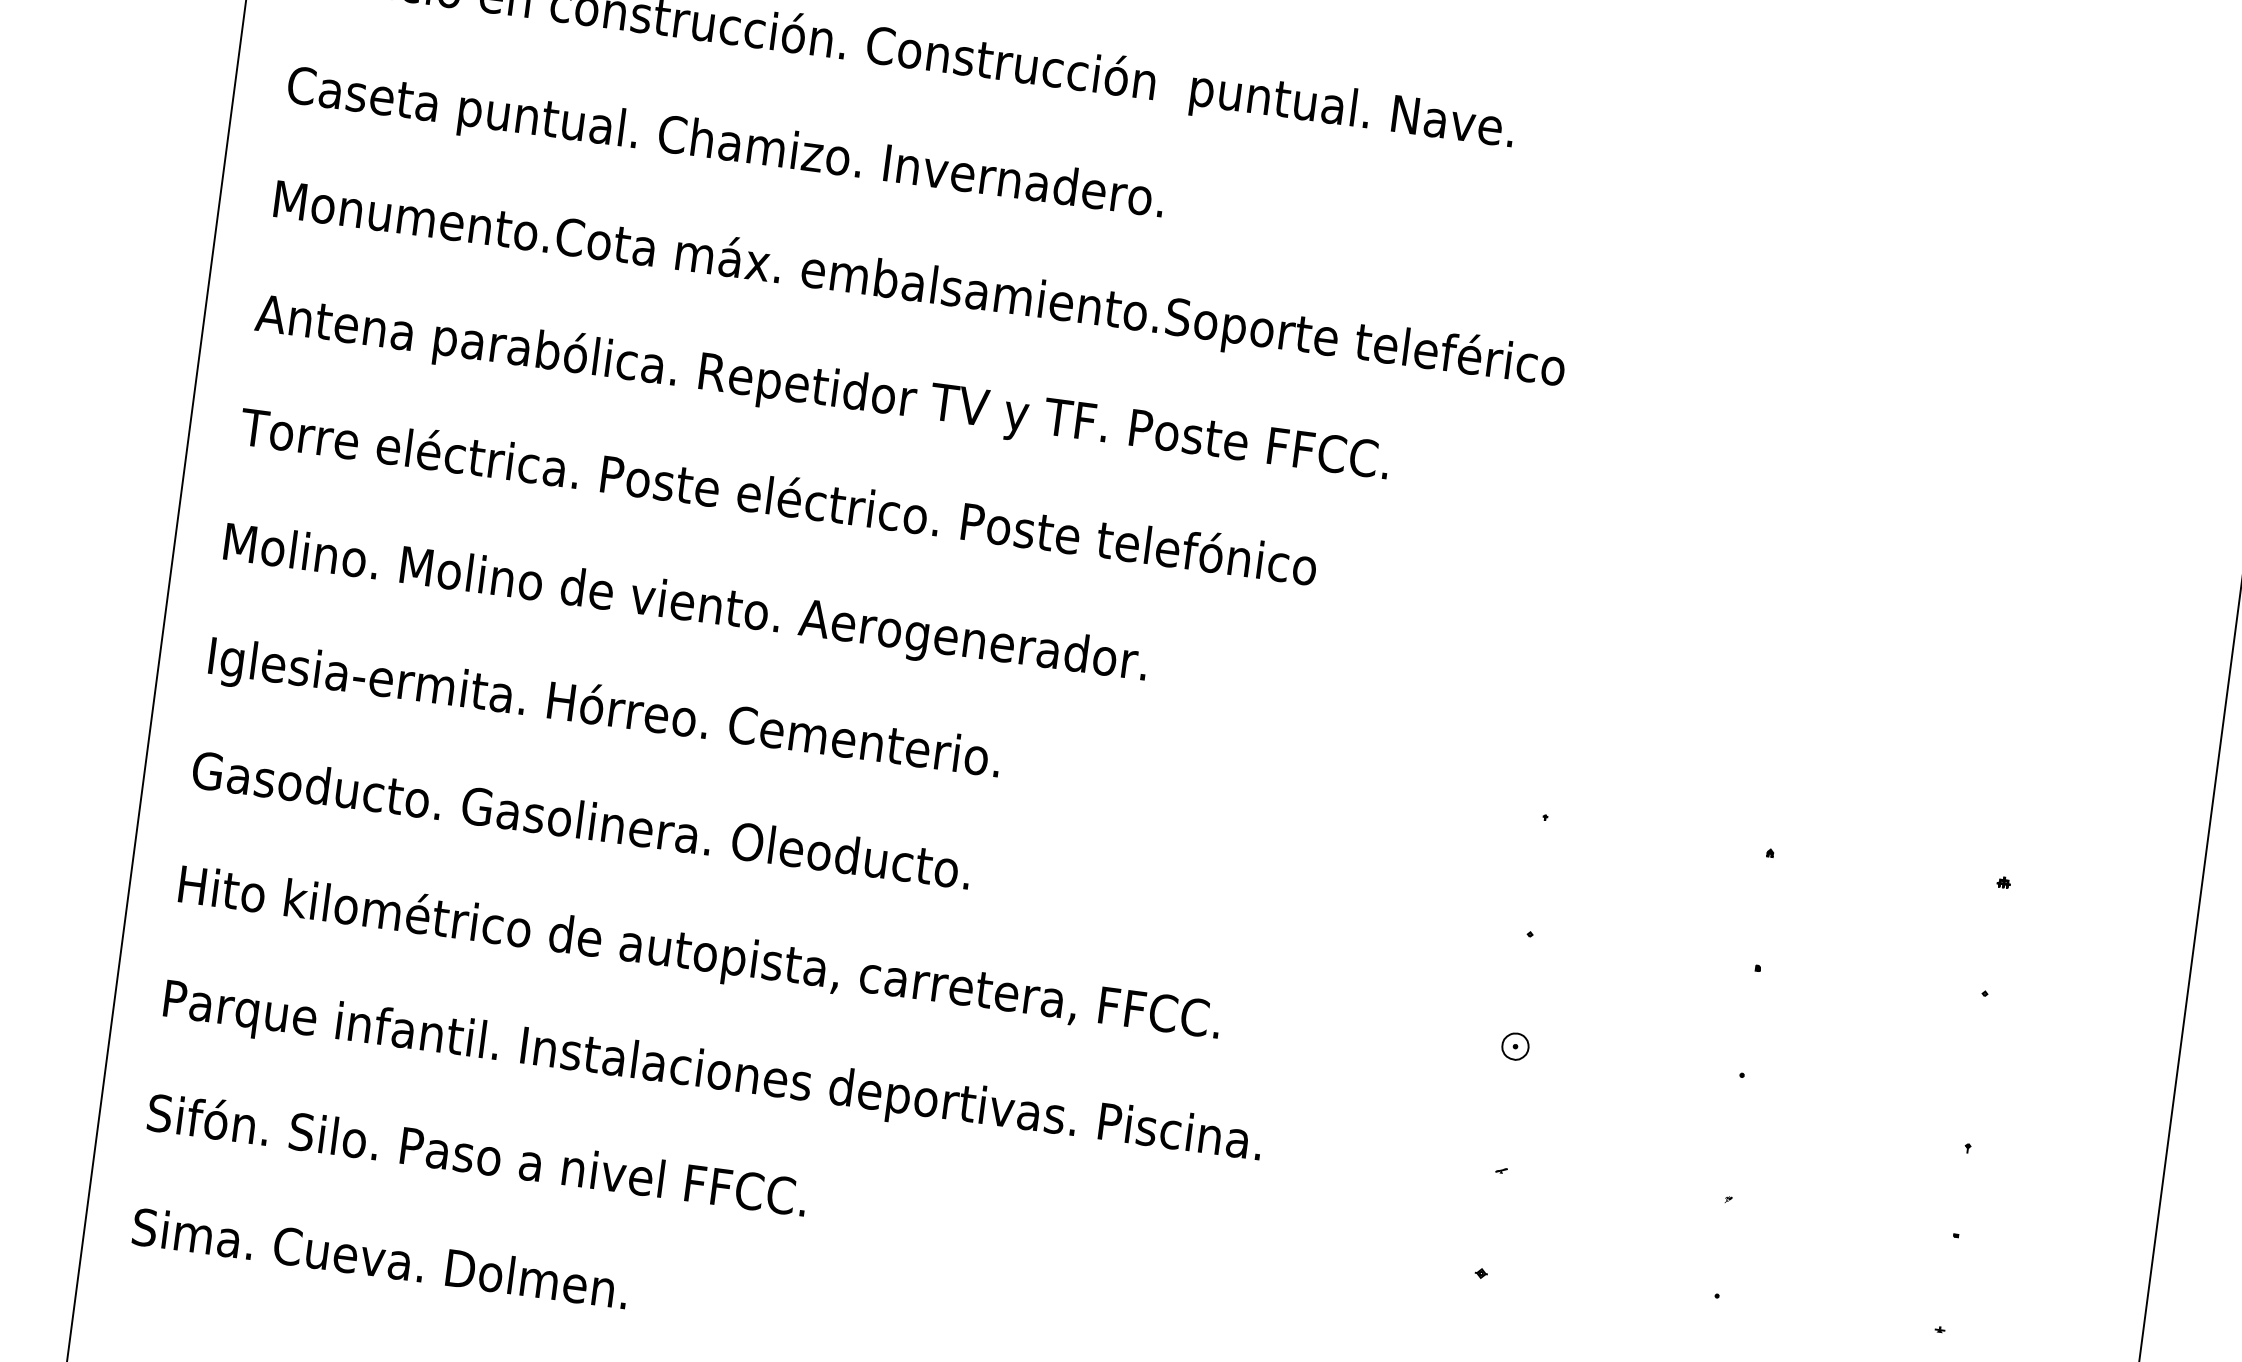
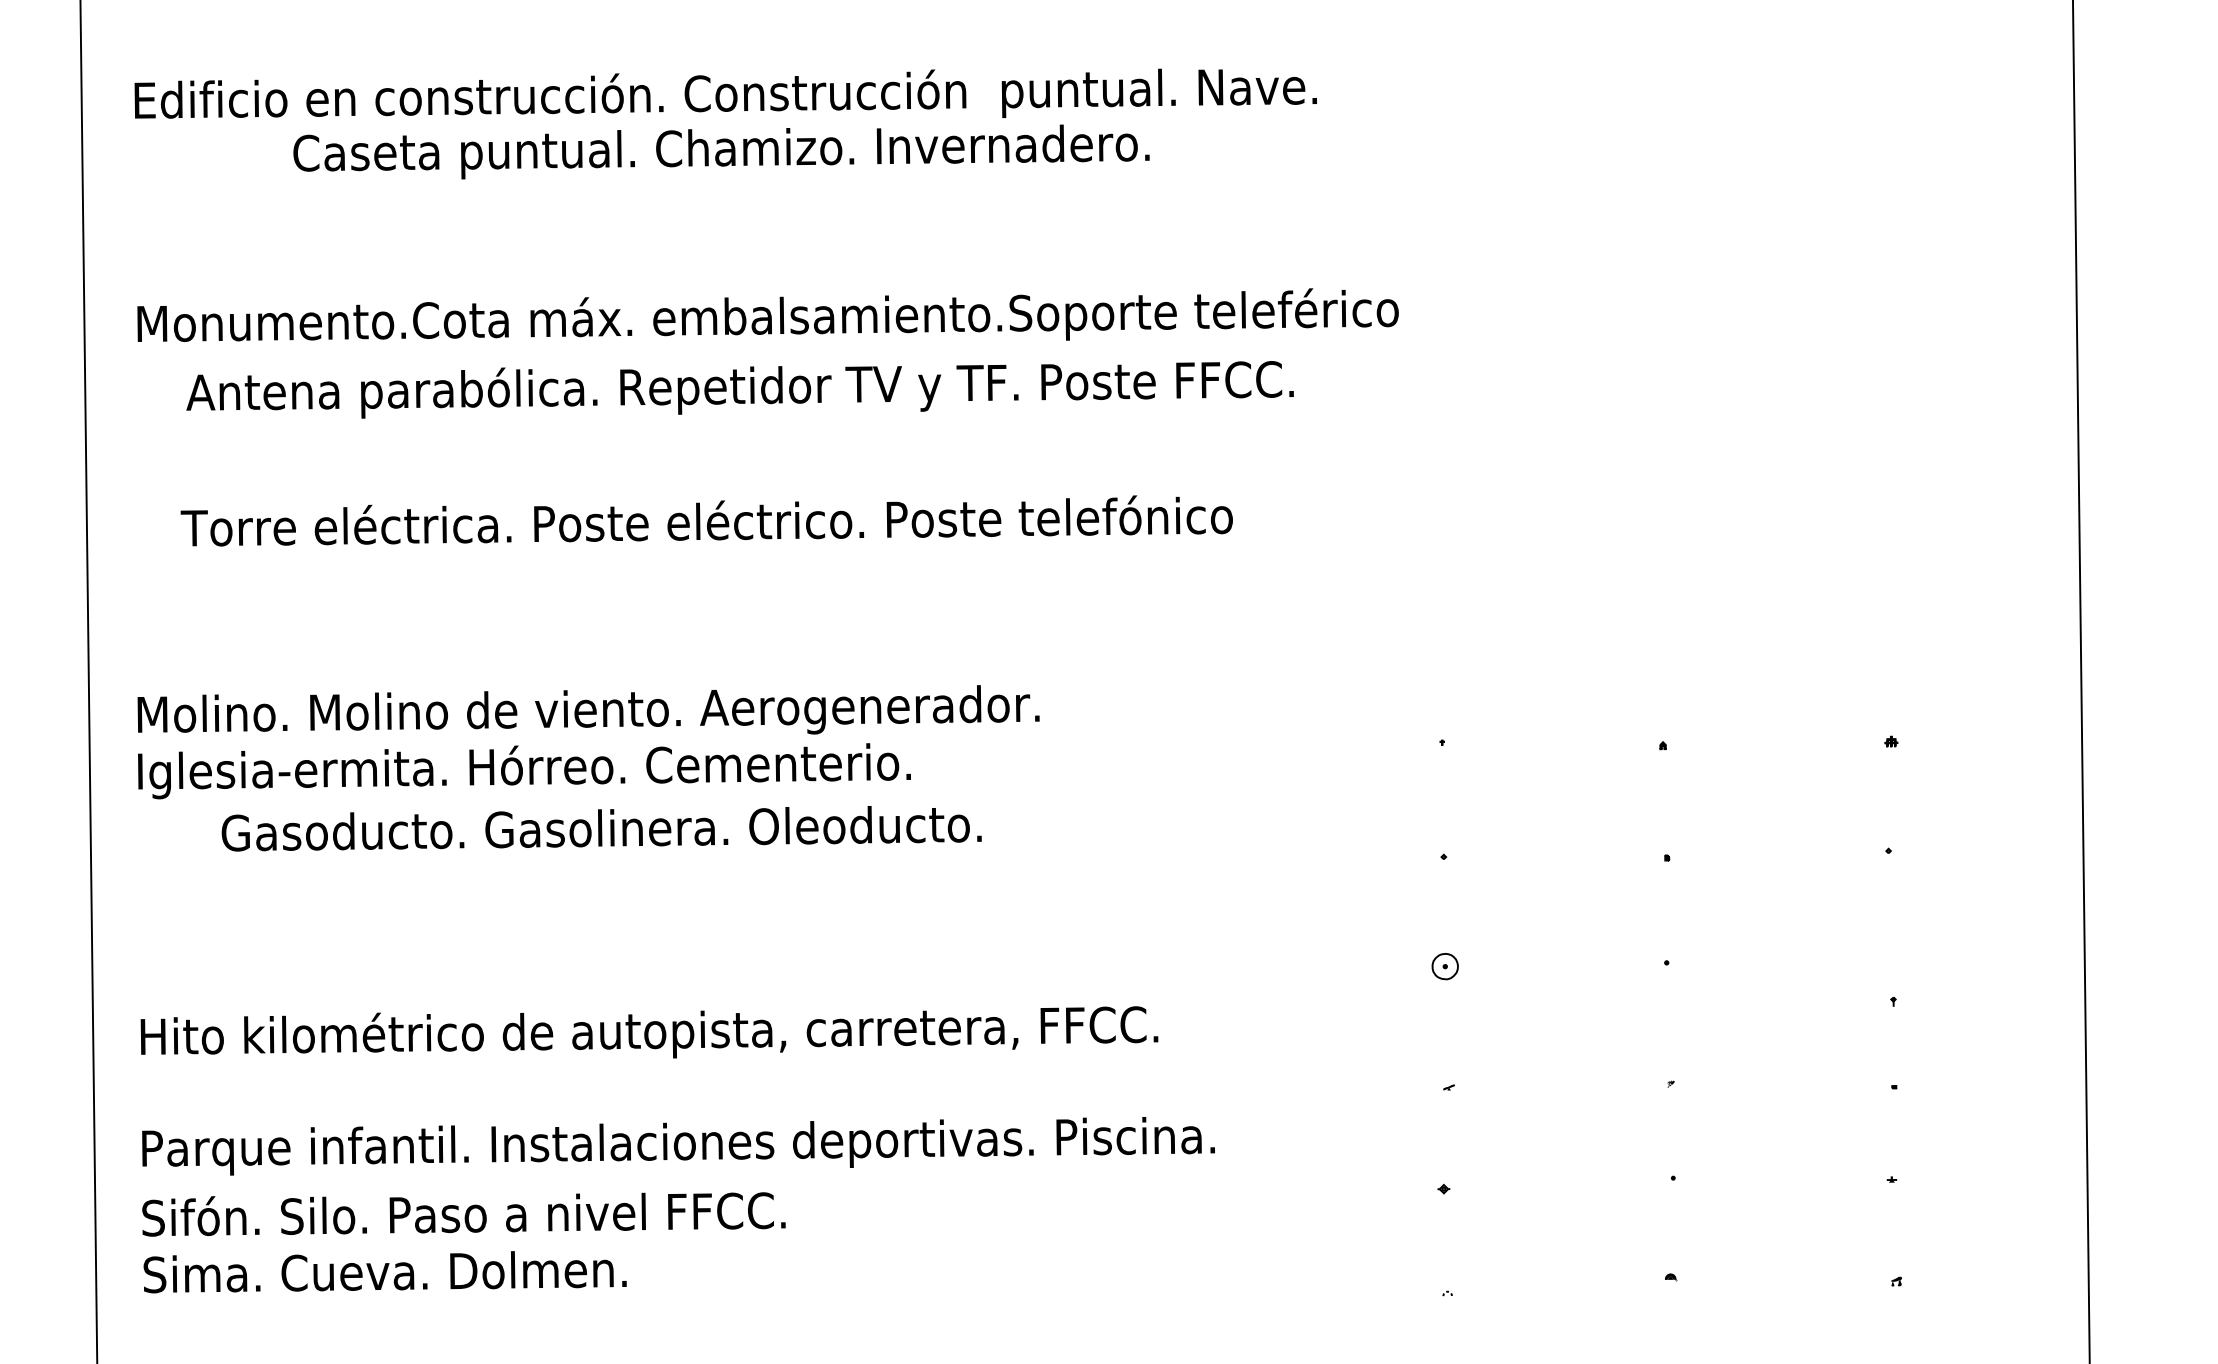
text: (725, 145) -> (721, 151), moved
text: (821, 390) -> (739, 389), moved
text: (778, 495) -> (706, 520), moved
text: (685, 601) -> (588, 709), moved
text: (581, 820) -> (601, 828), moved
text: (699, 953) -> (649, 1032), moved
text: (712, 1074) -> (678, 1146), moved
text: (379, 1258) -> (384, 1272), moved

